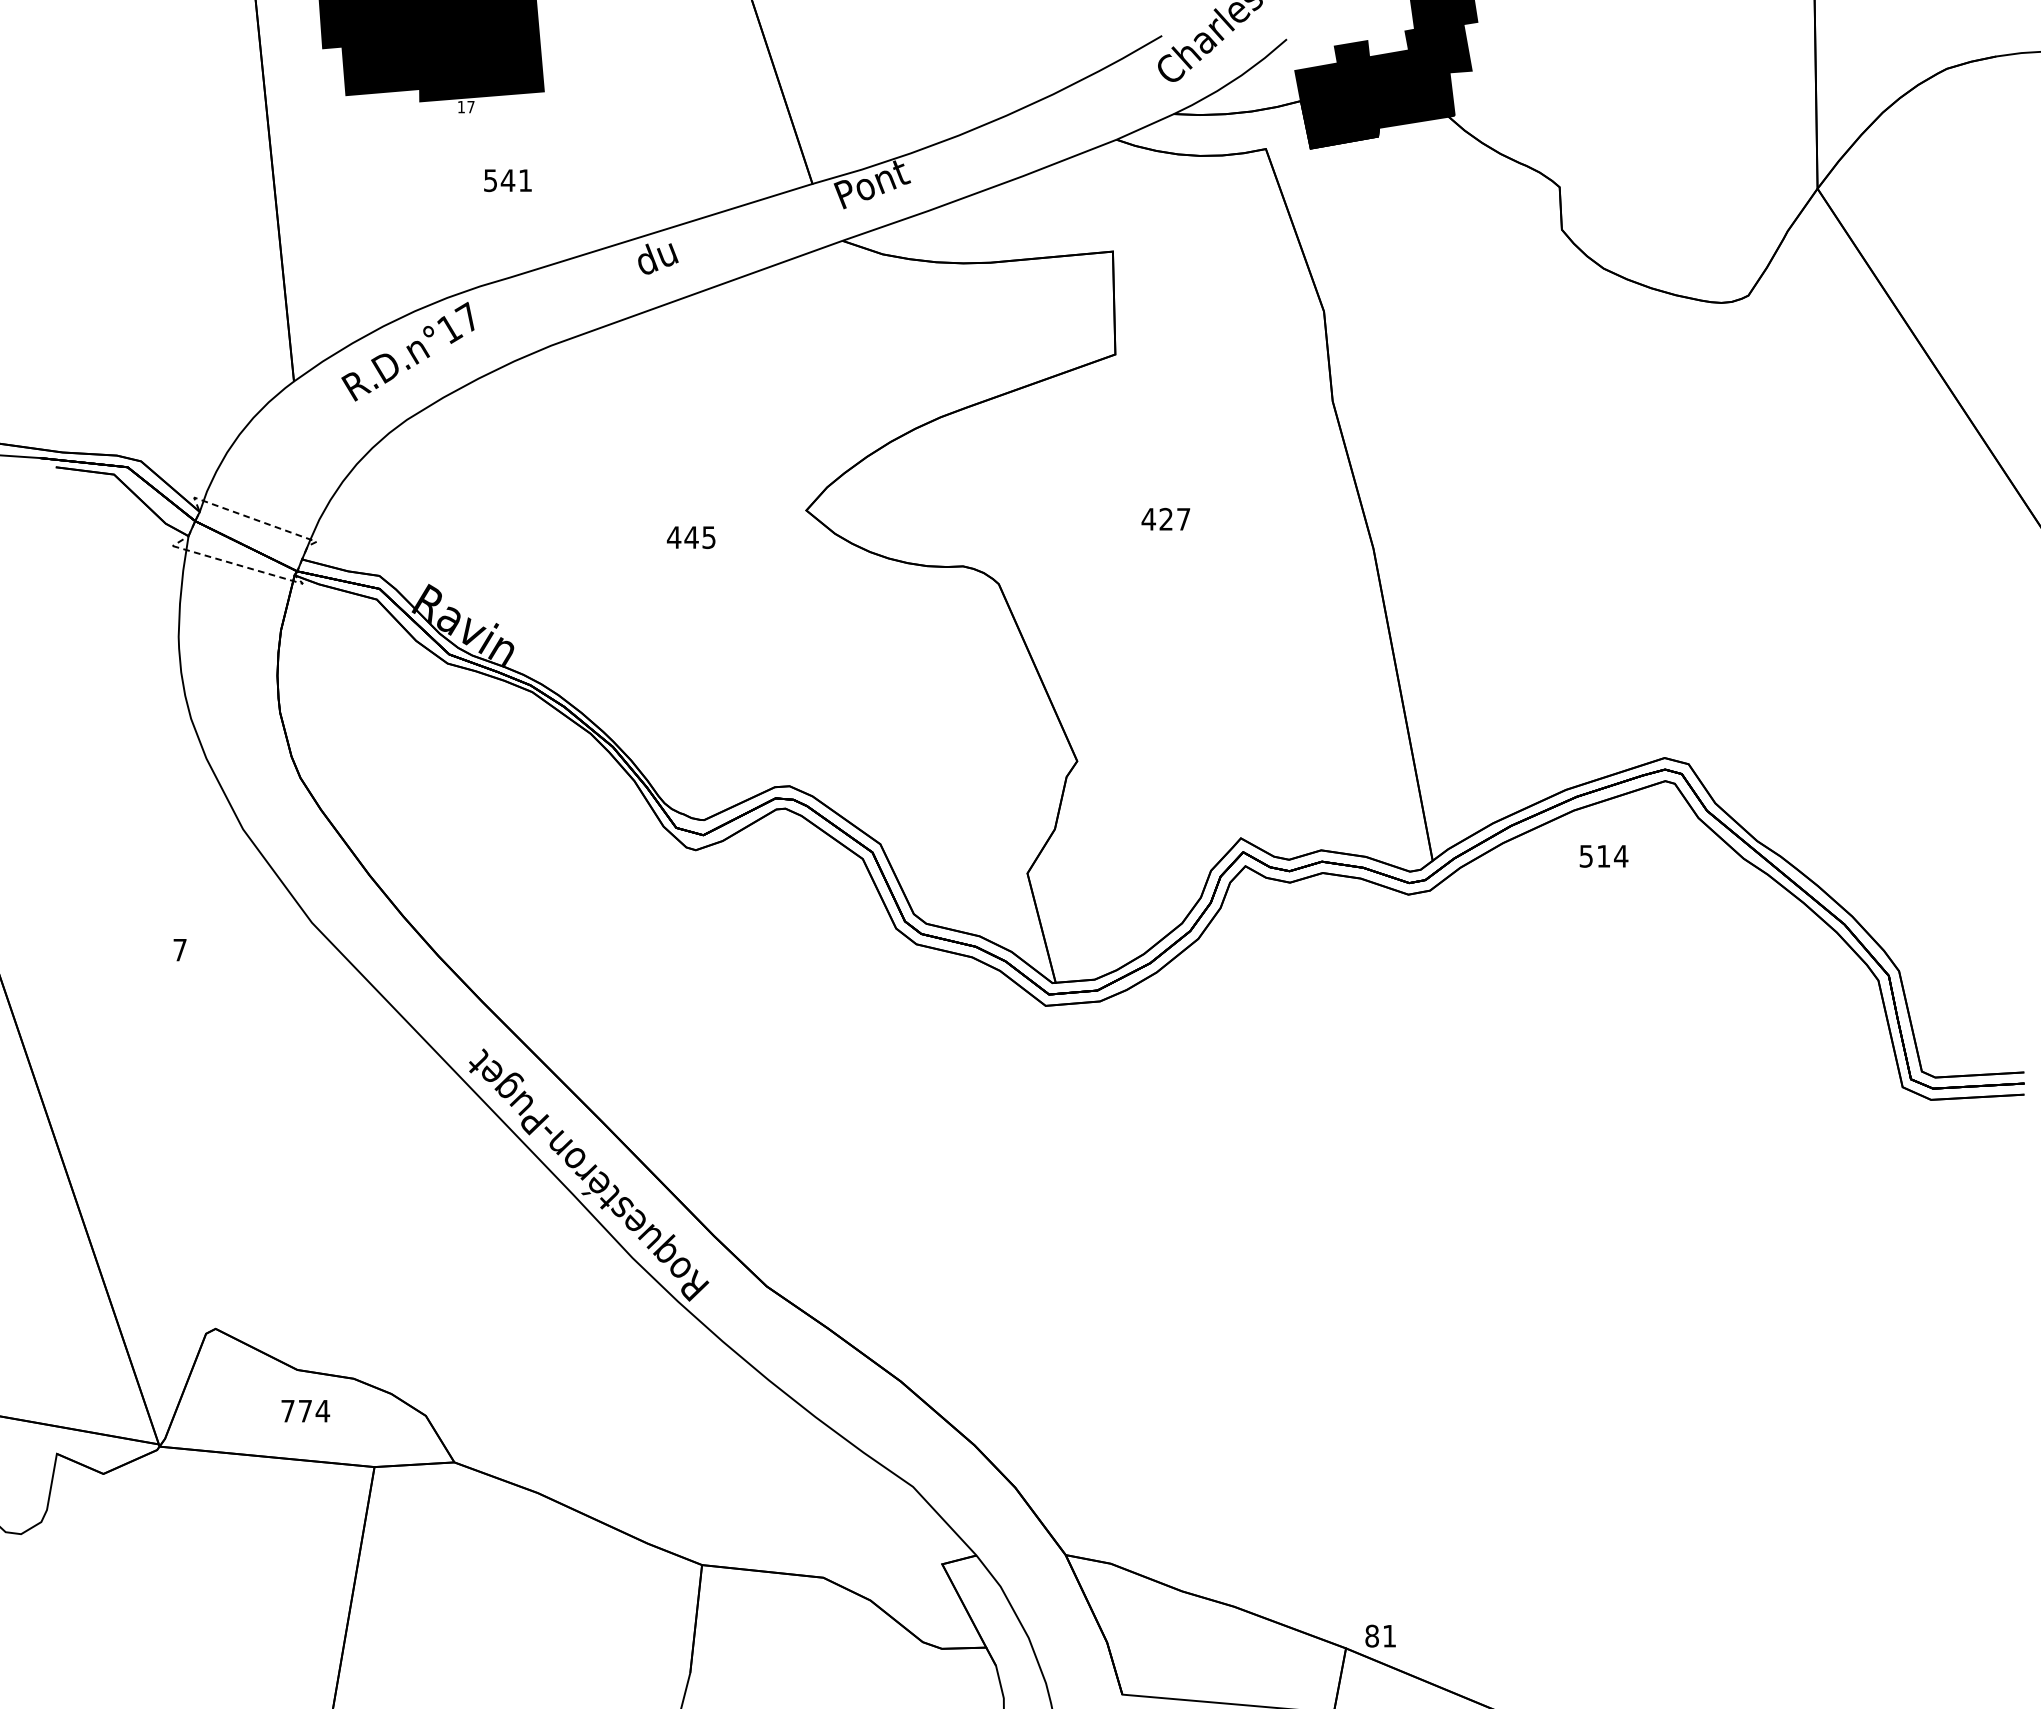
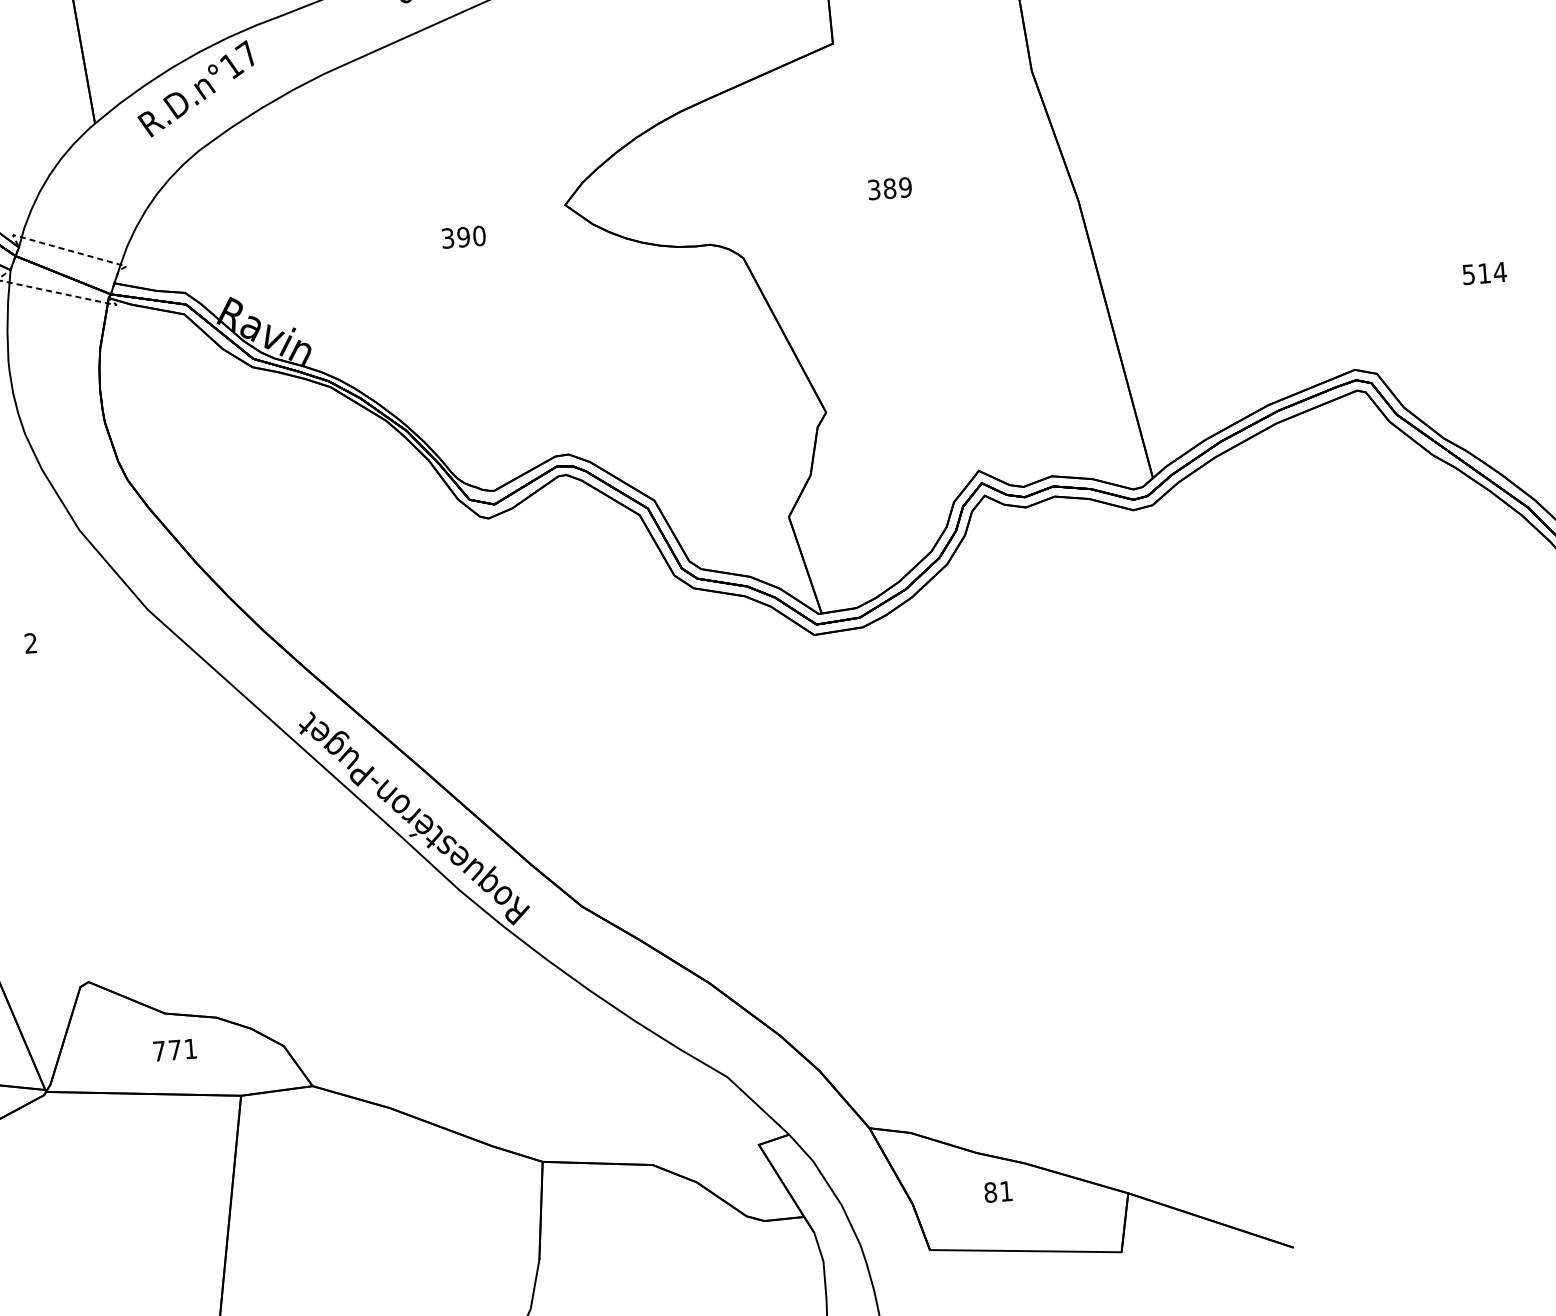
text: (1165, 518) -> (889, 187), 427 -> 389
text: (690, 537) -> (462, 237), 445 -> 390
text: (1603, 856) -> (1484, 273), moved
text: (179, 949) -> (30, 642), 7 -> 2
text: (322, 1411) -> (190, 1049), 774 -> 771
text: (1380, 1635) -> (998, 1191), moved

